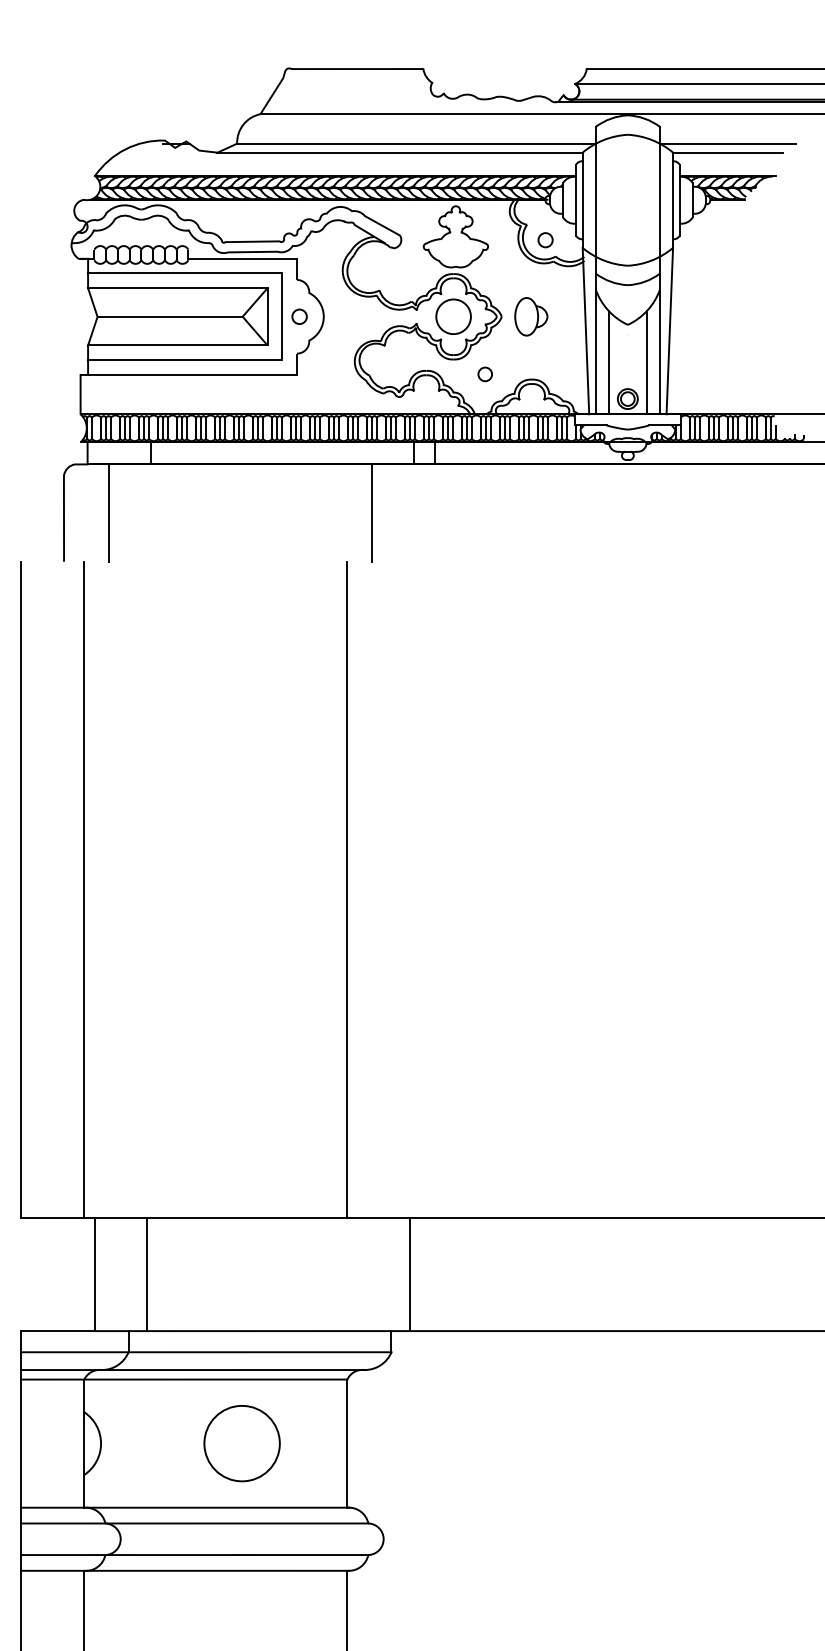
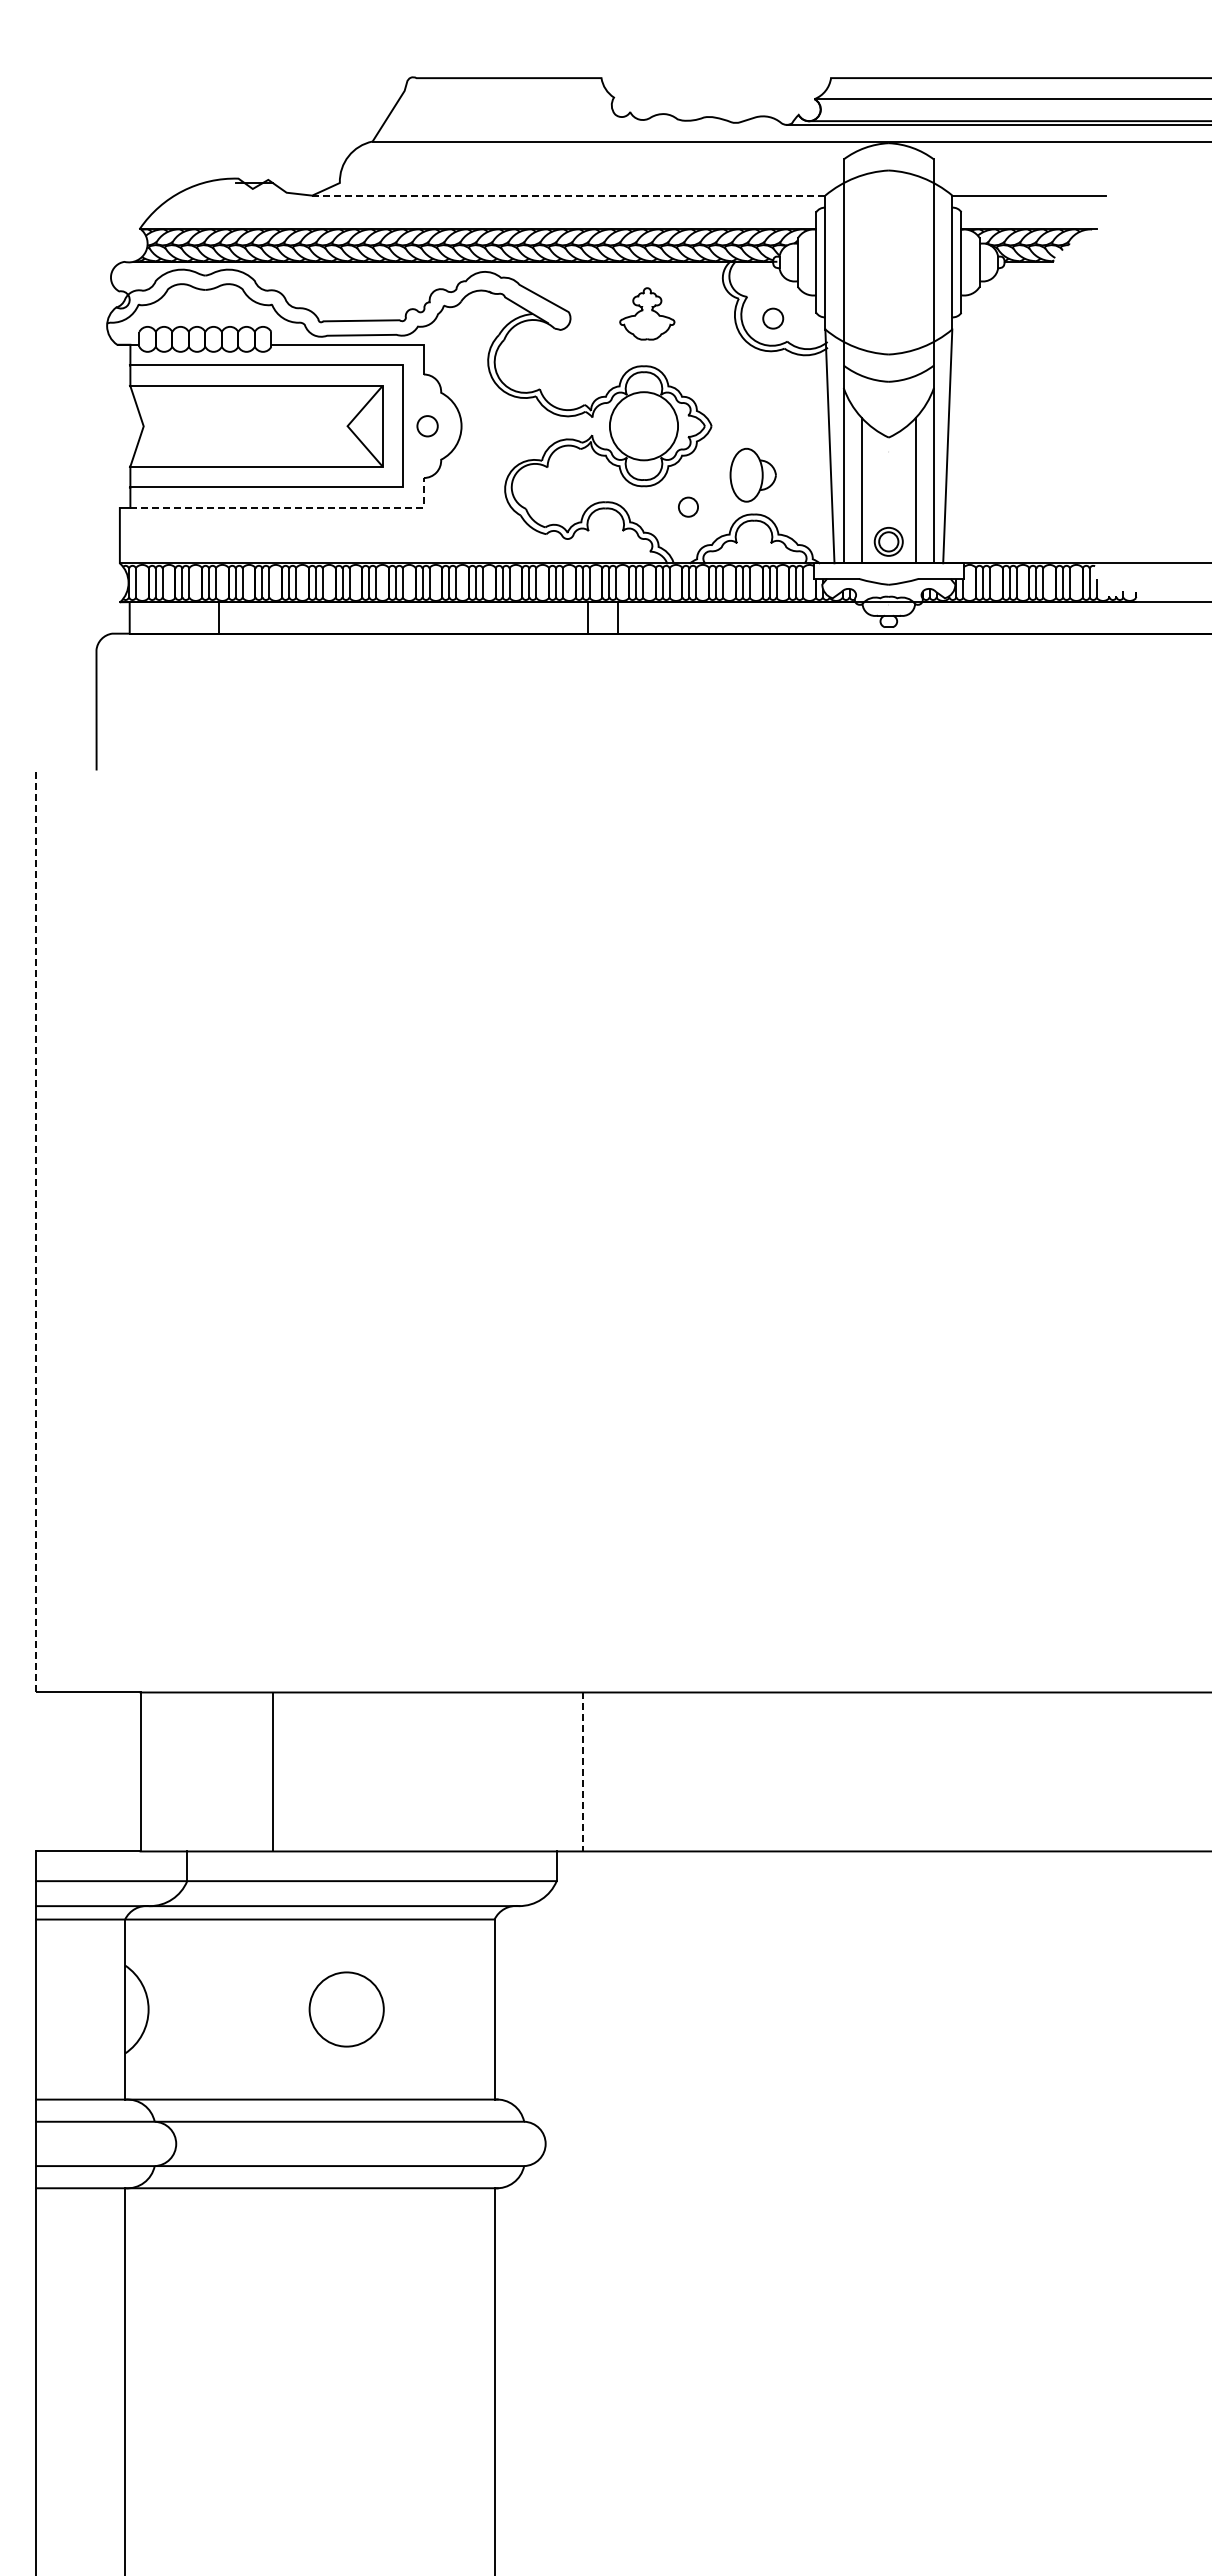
line: (416, 144) -> (591, 183), removed
line: (727, 144) -> (1029, 183), removed
line: (399, 152) -> (568, 195), solid -> dashed
part: (456, 236) -> (647, 313), size x0.6
line: (170, 316) -> (245, 426), removed
circle: (453, 316) -> (643, 425), size x1.4
part: (530, 316) -> (752, 474), moved
line: (204, 374) -> (293, 507), solid -> dashed
line: (108, 512) -> (159, 701), removed
line: (372, 512) -> (529, 701), removed
line: (21, 889) -> (36, 1231), solid -> dashed
line: (84, 889) -> (125, 1231), removed
line: (347, 889) -> (494, 1231), removed
line: (147, 1274) -> (272, 1771), moved
line: (410, 1274) -> (583, 1772), solid -> dashed
circle: (241, 1443) -> (346, 2009), size x0.7

